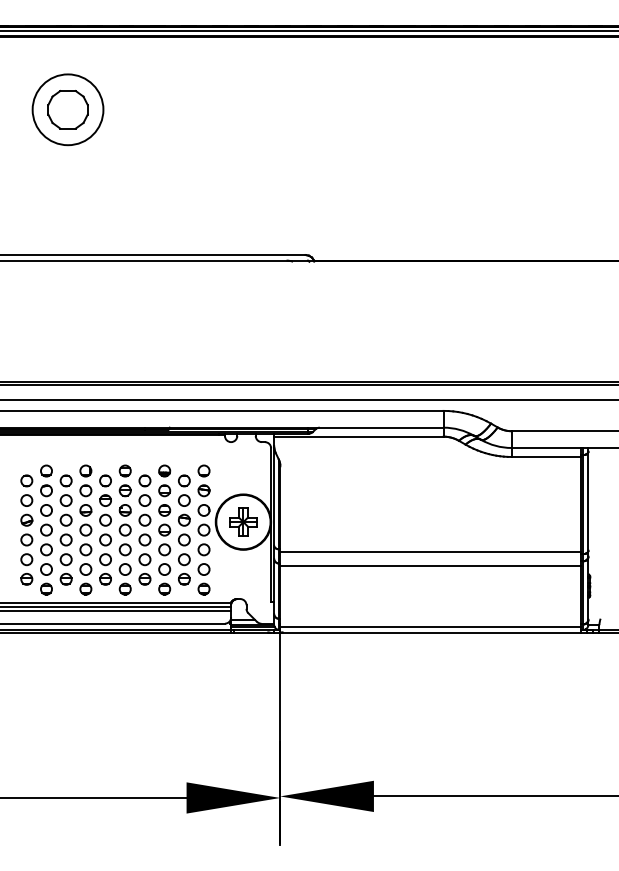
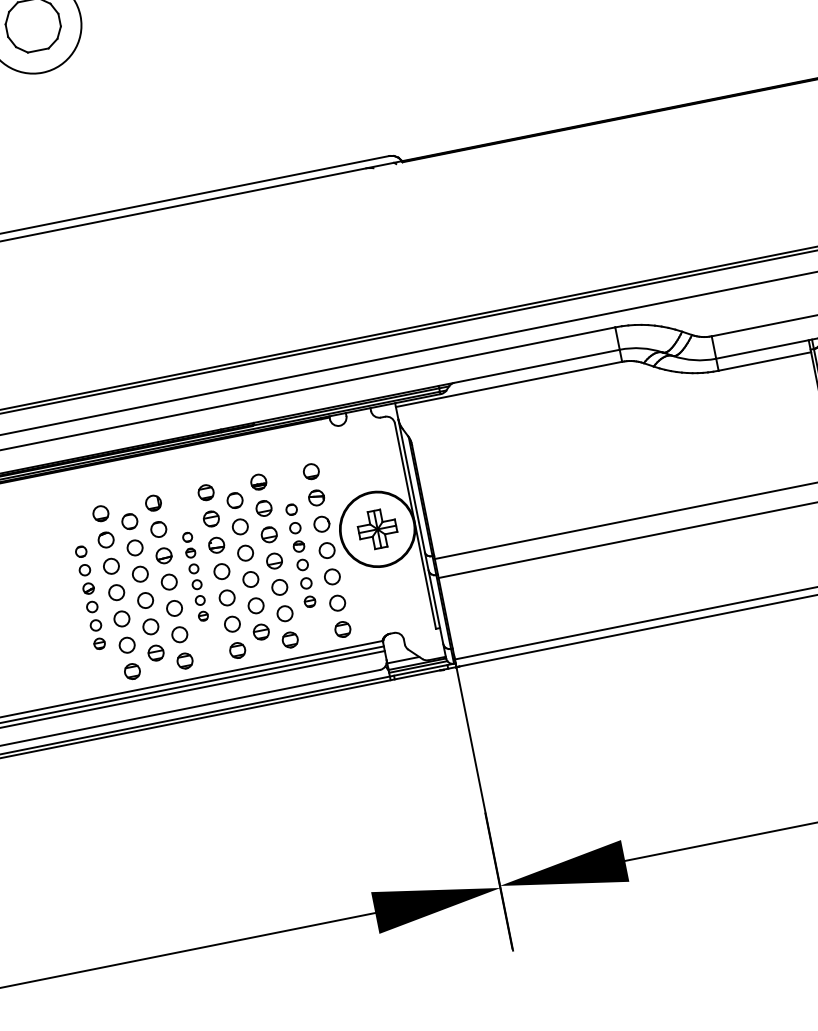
part: (26, 529) -> (89, 597), size x0.7
part: (105, 529) -> (195, 576), size x0.6
part: (184, 529) -> (300, 554), size x0.7

